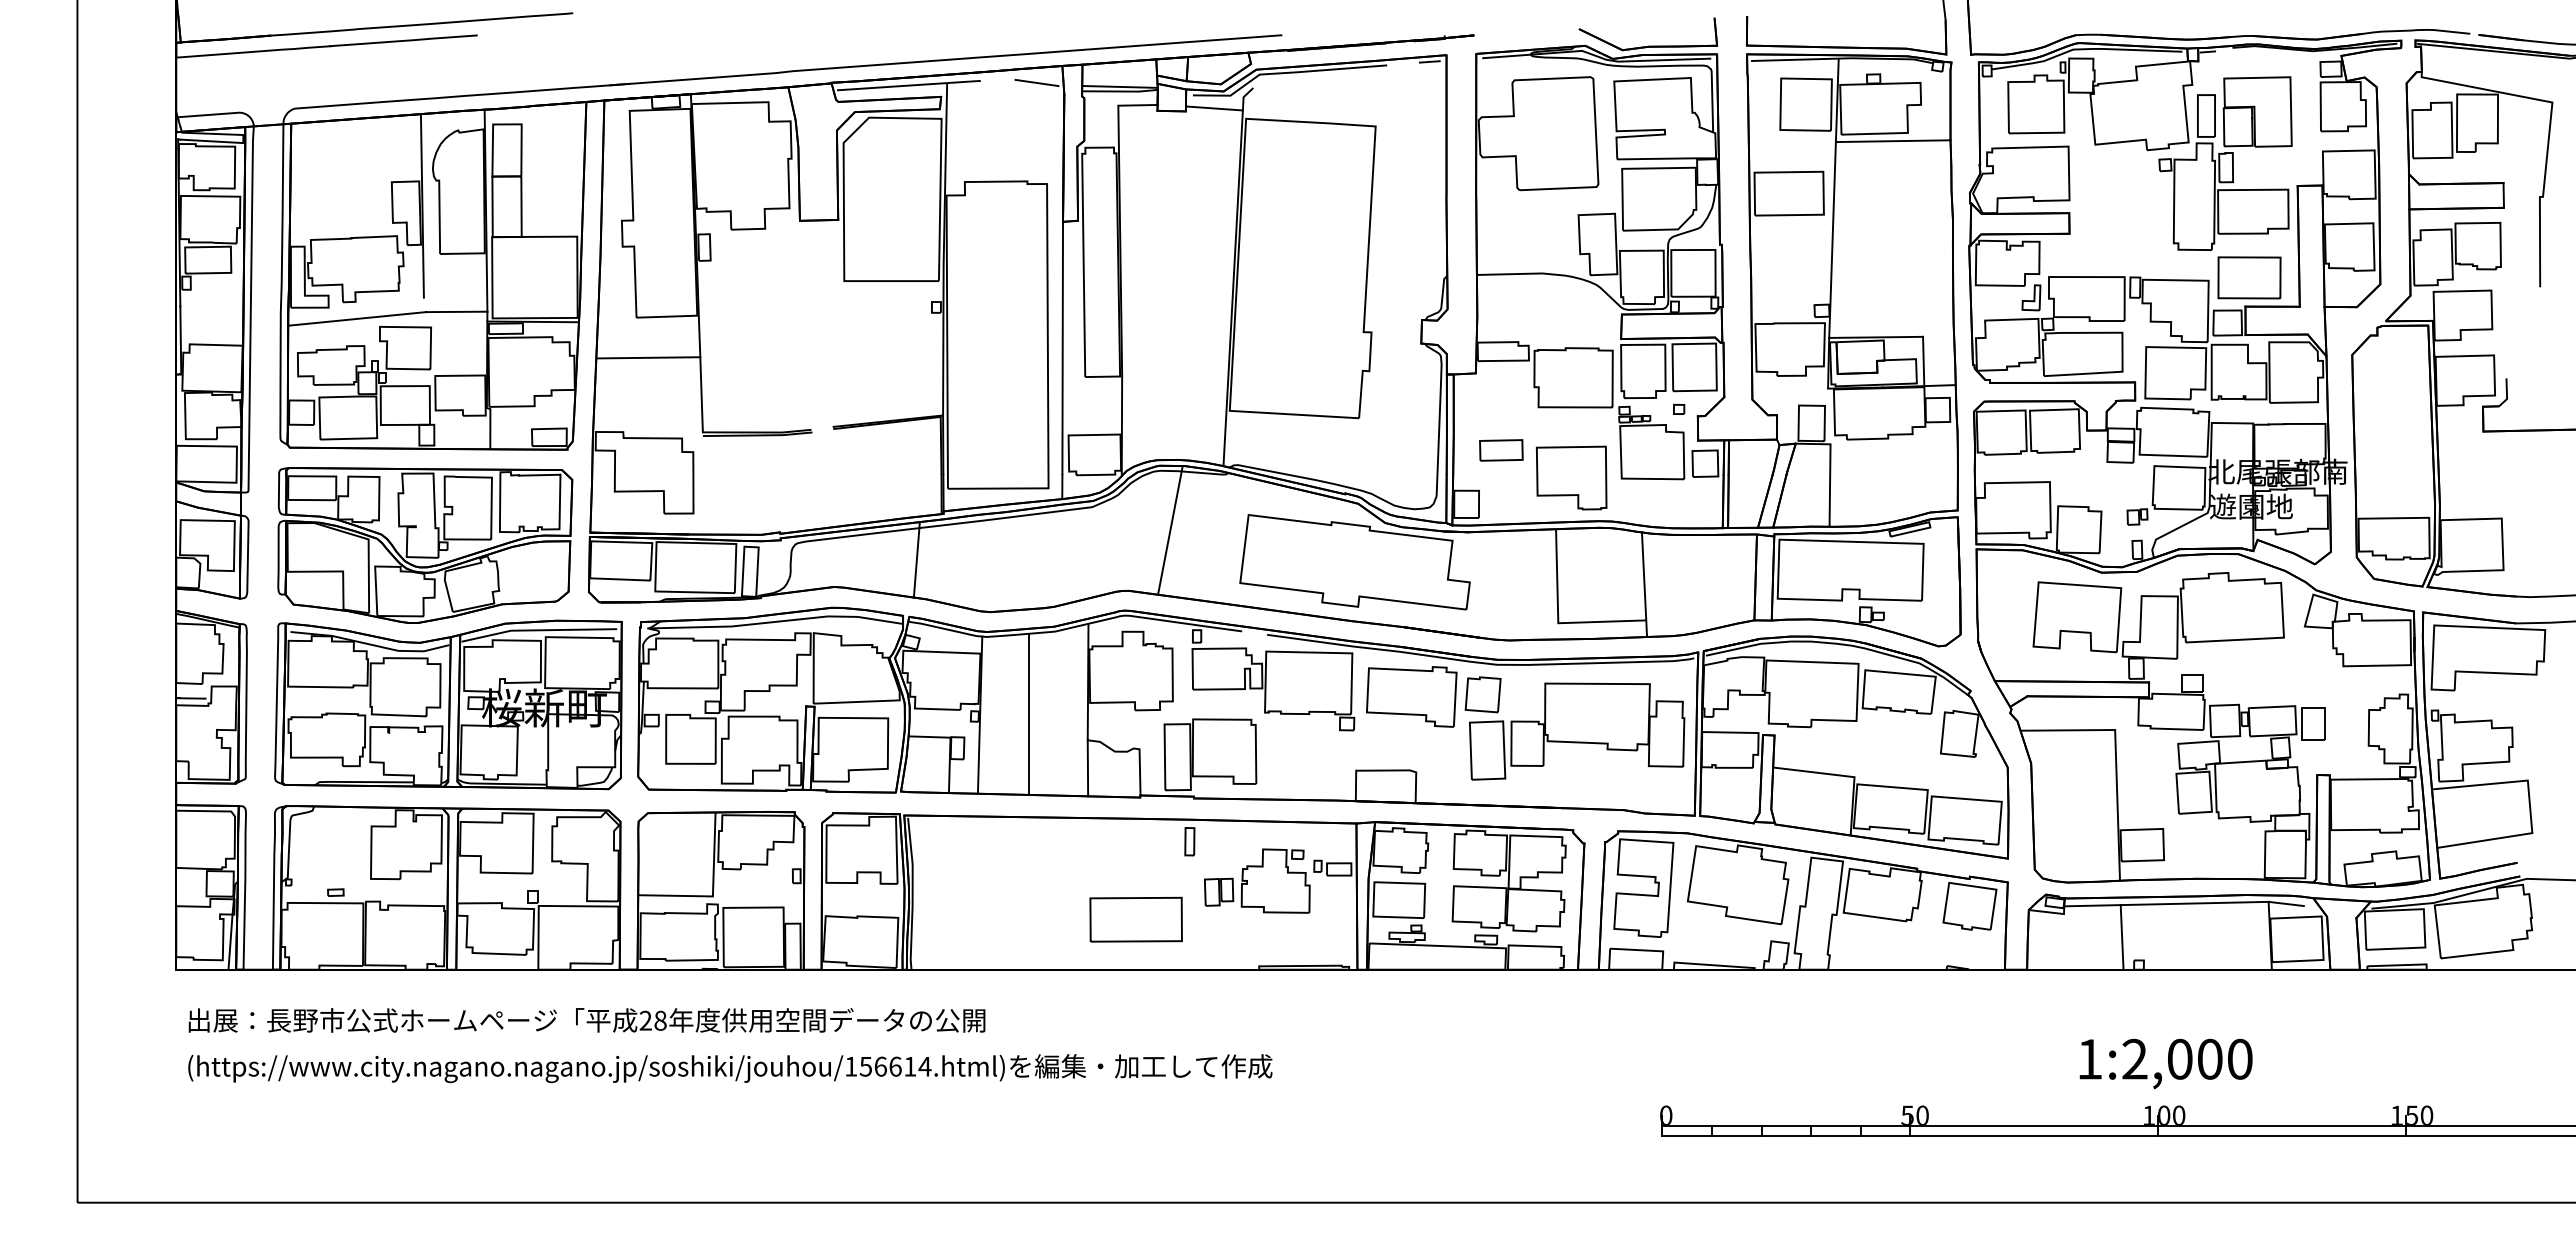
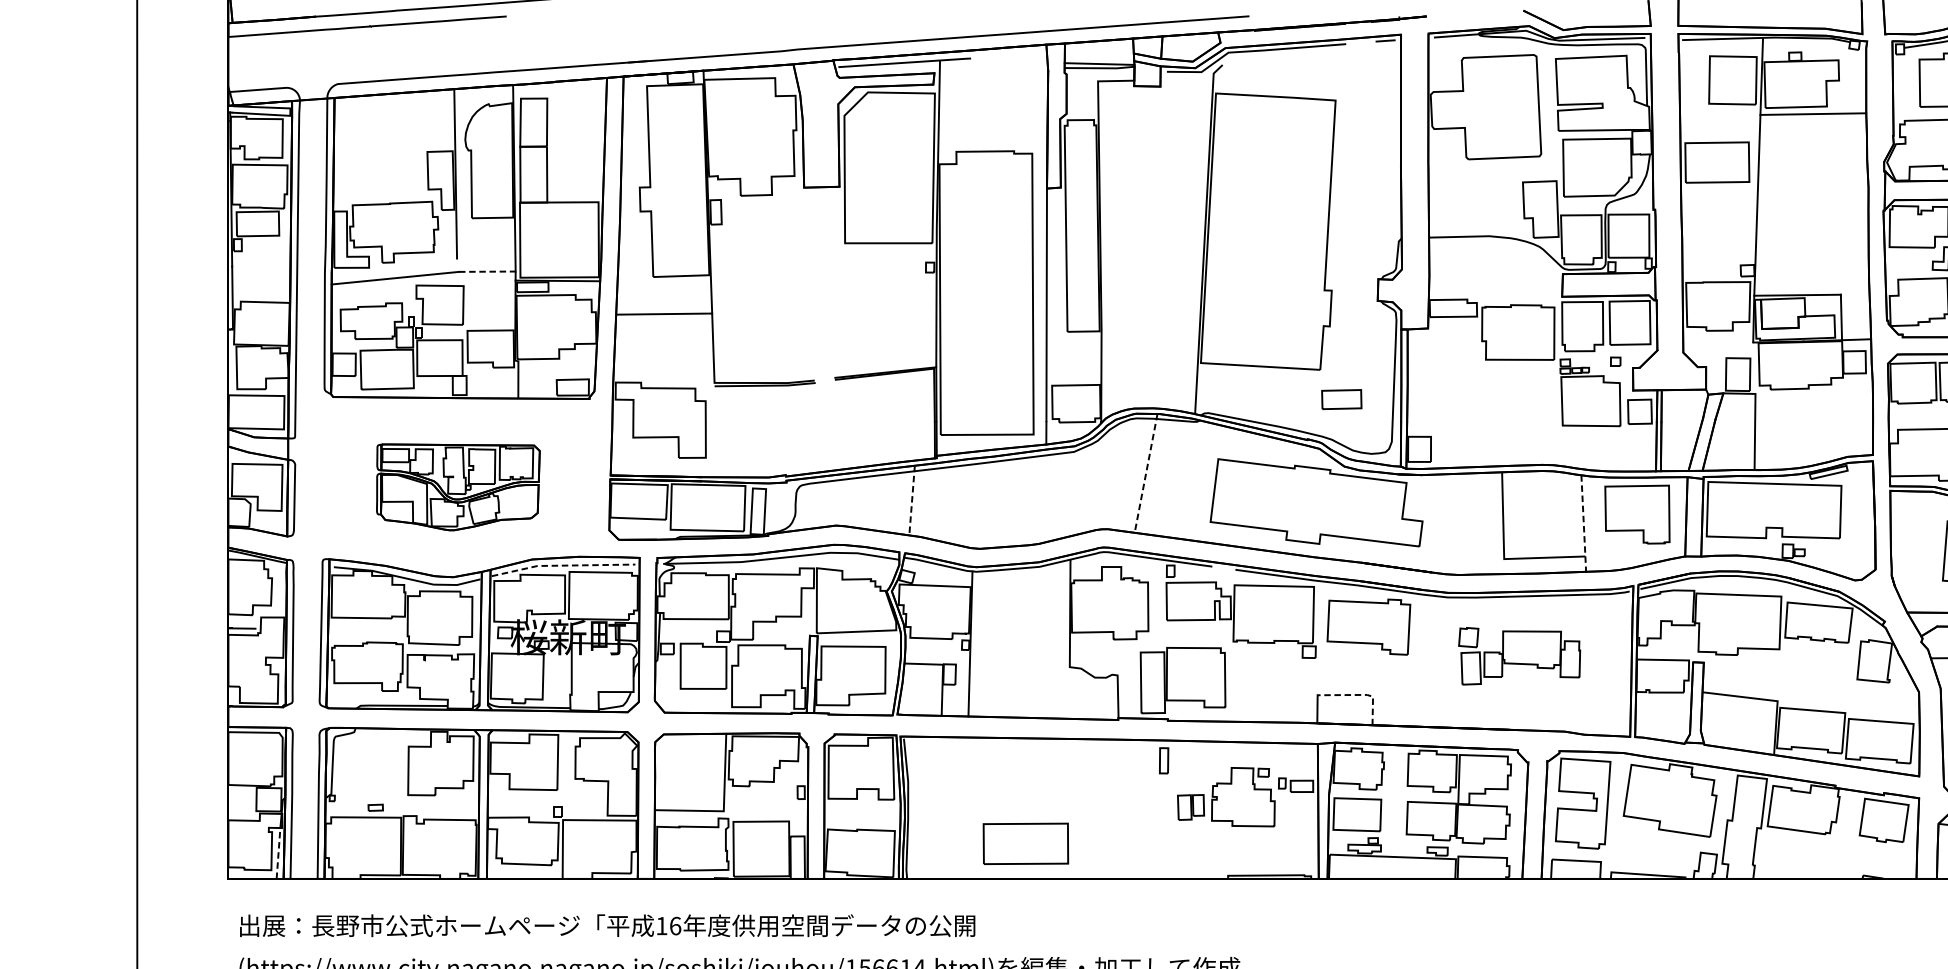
line: (1036, 82) -> (1022, 59), removed
line: (1213, 108) -> (1185, 83), removed
line: (456, 311) -> (487, 271), solid -> dashed
part: (1501, 450) -> (1341, 399), moved
part: (1571, 477) -> (1637, 514), moved
line: (1170, 529) -> (1146, 472), solid -> dashed
part: (425, 545) -> (458, 487), size x0.6
line: (916, 559) -> (911, 500), solid -> dashed
line: (1644, 585) -> (1583, 524), solid -> dashed
line: (538, 630) -> (562, 565), solid -> dashed
line: (1029, 713) -> (1016, 642), removed
part: (1574, 728) -> (1519, 656), size x0.6
line: (1087, 768) -> (1069, 693), removed
line: (1402, 770) -> (1360, 695), solid -> dashed
part: (1135, 919) -> (1025, 843), moved
line: (230, 942) -> (278, 853), solid -> dashed
text: (652, 1020) -> (668, 925), 28 -> 16

